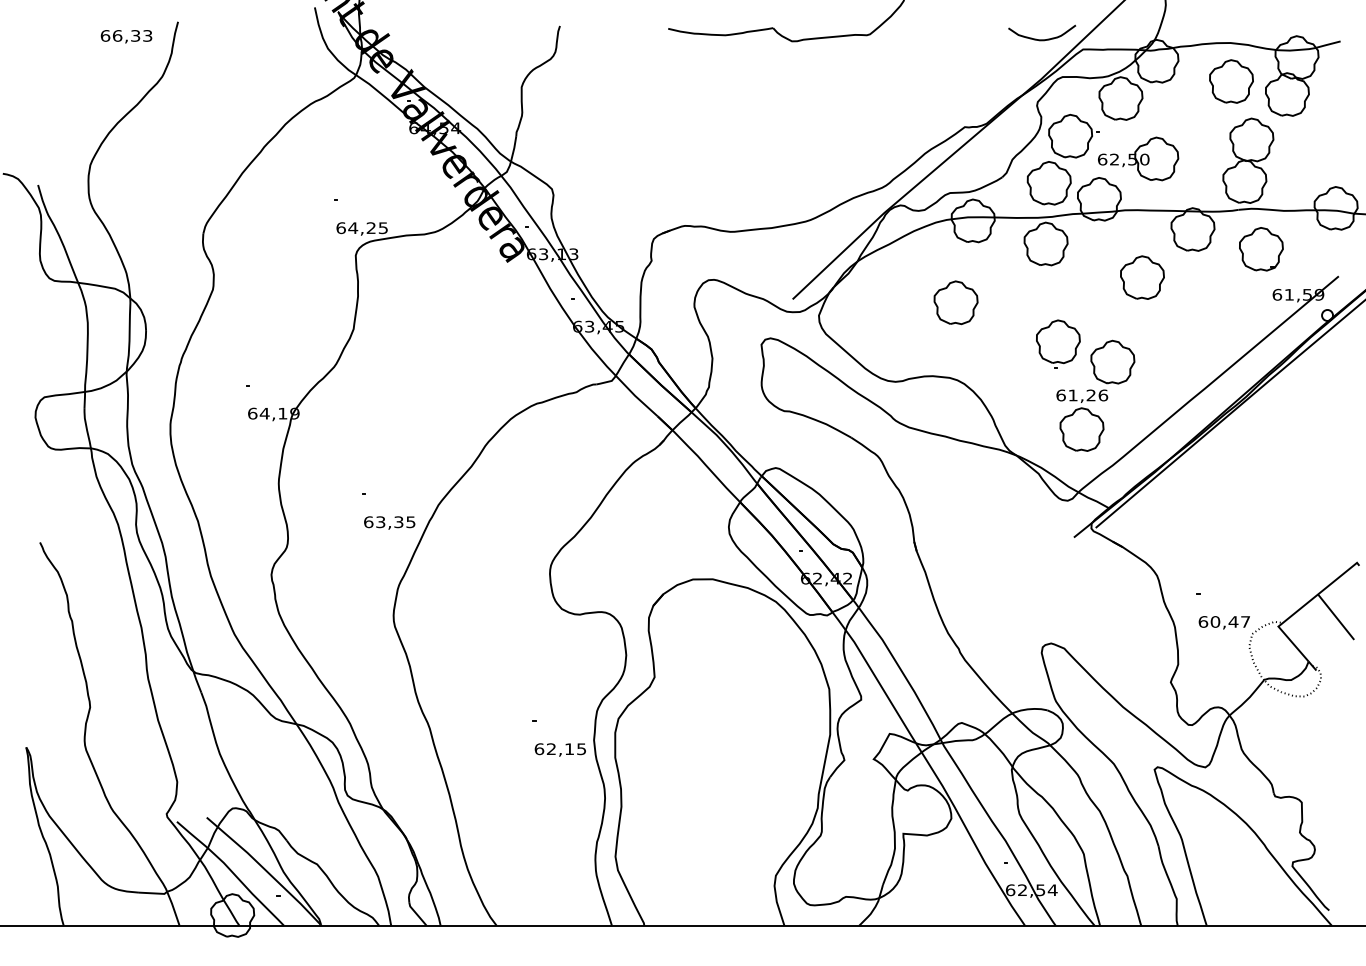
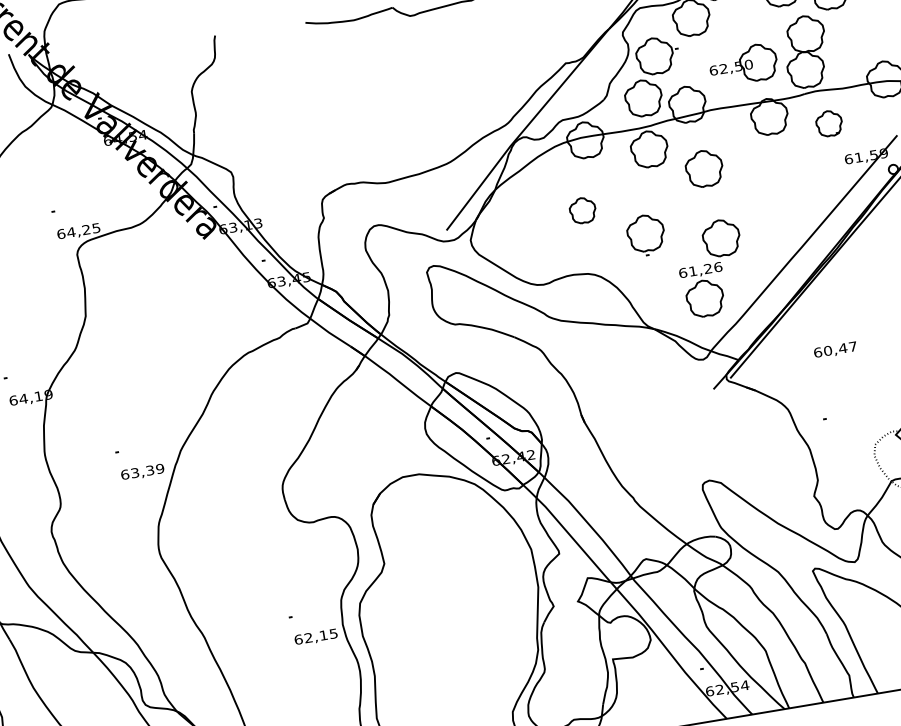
part: (1138, 158) -> (743, 64), moved
part: (1261, 249) -> (829, 123), size x0.7
part: (1142, 277) -> (704, 168), moved
part: (955, 302) -> (582, 210), size x0.7
part: (1058, 343) -> (646, 234), moved
text: (410, 521) -> (159, 468), 63,35 -> 63,39
text: (1223, 622) -> (834, 350), moved

